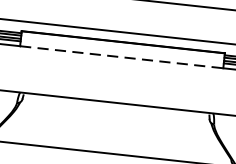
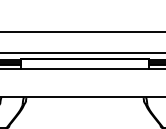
line: (122, 57) -> (85, 68), dashed -> solid

